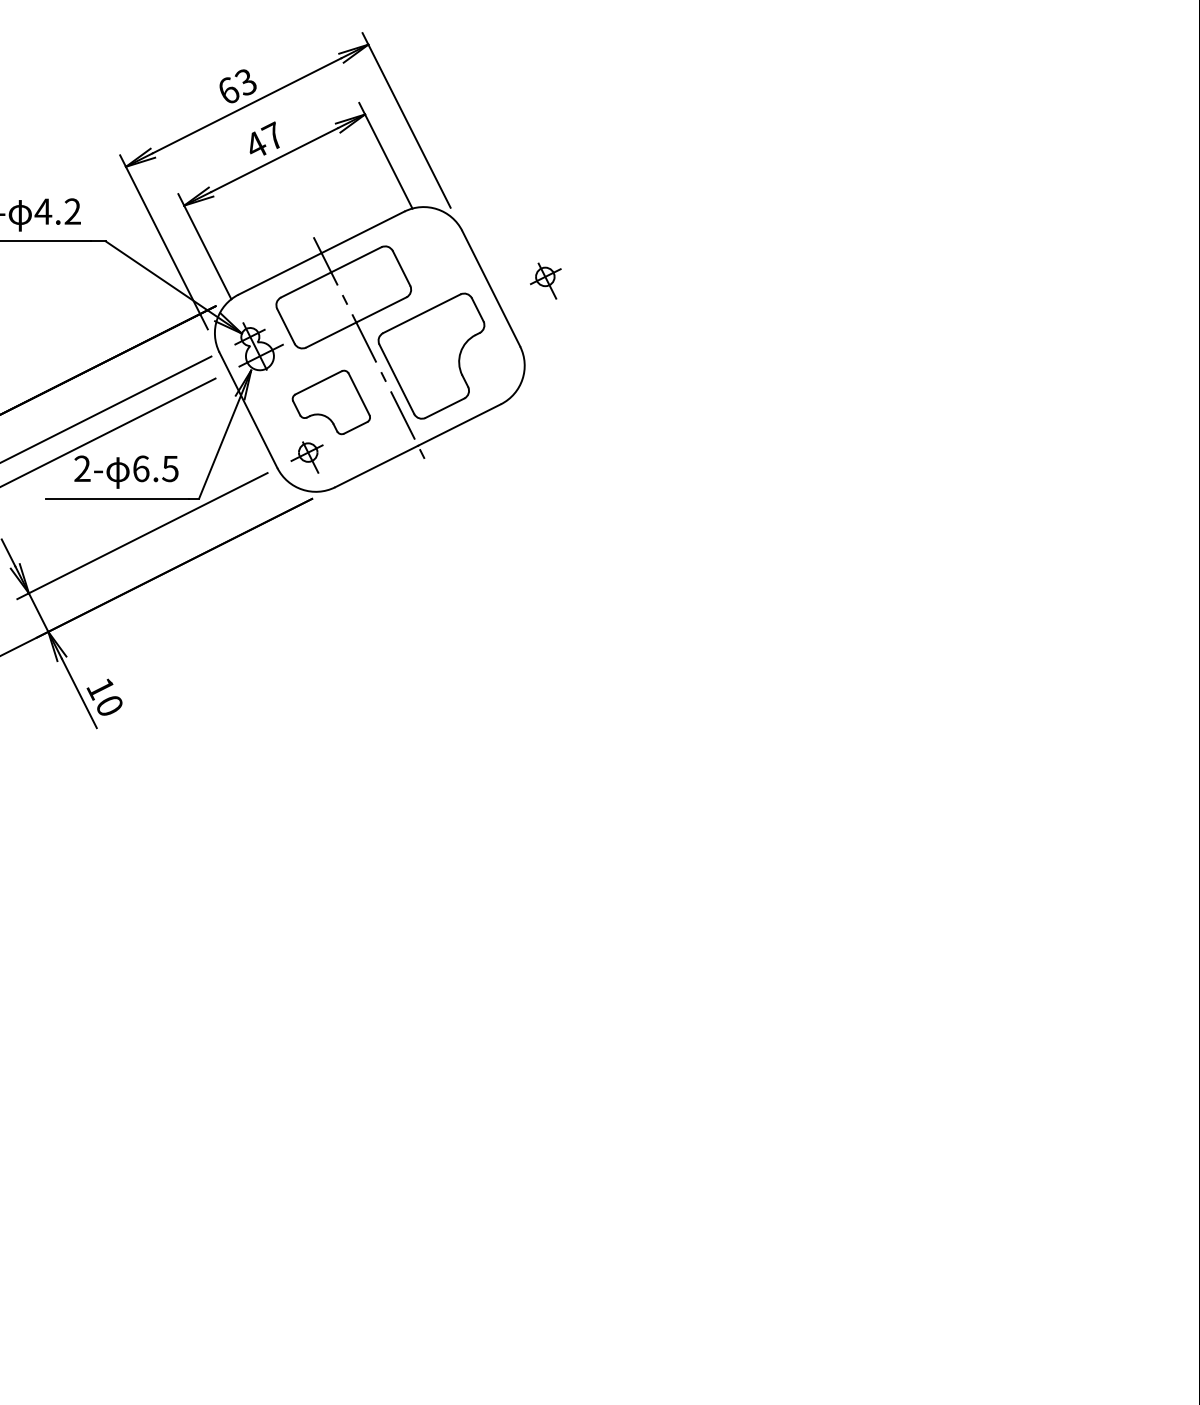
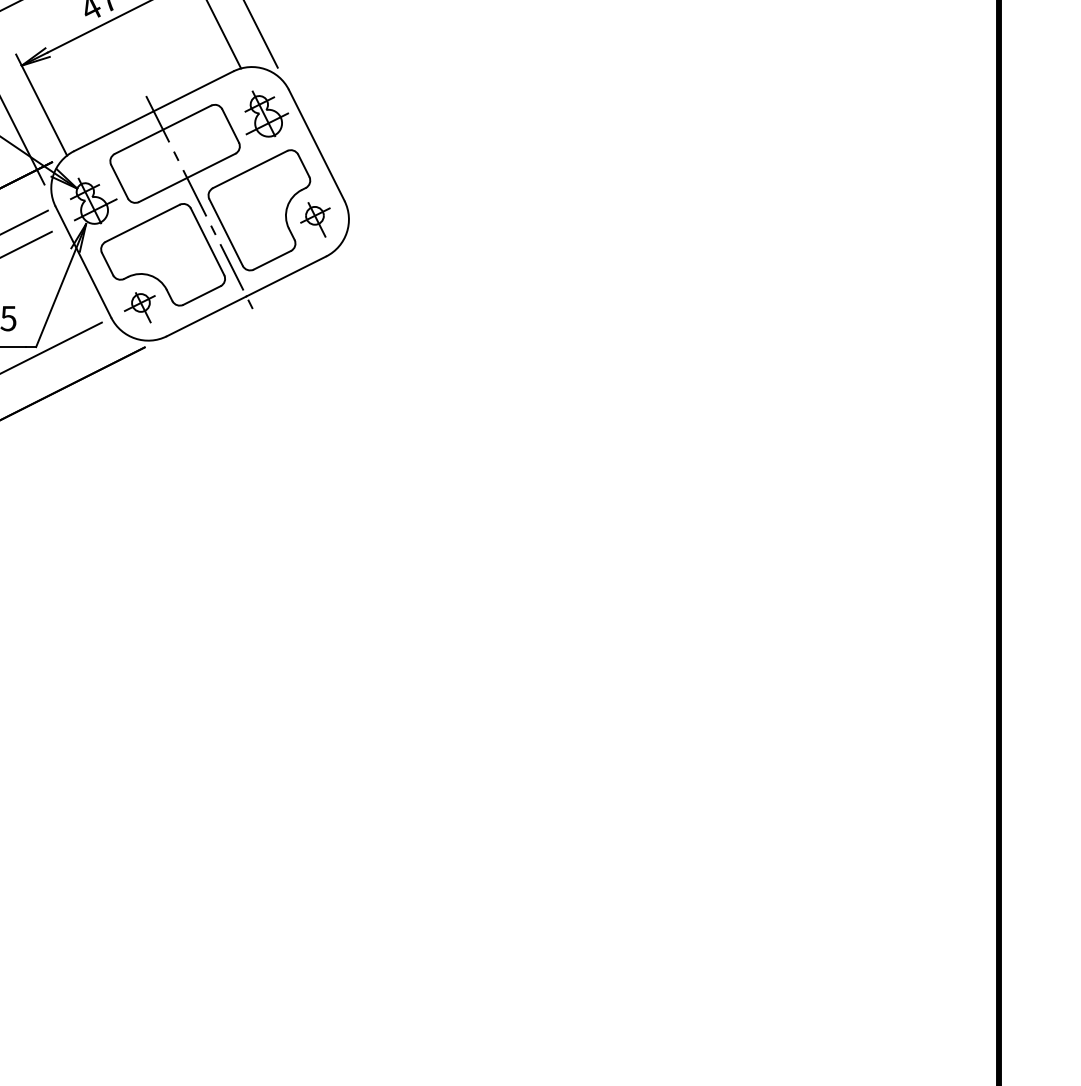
part: (439, 255) -> (267, 113), added
part: (545, 280) -> (315, 219), moved
part: (331, 402) -> (163, 254), size x1.67

